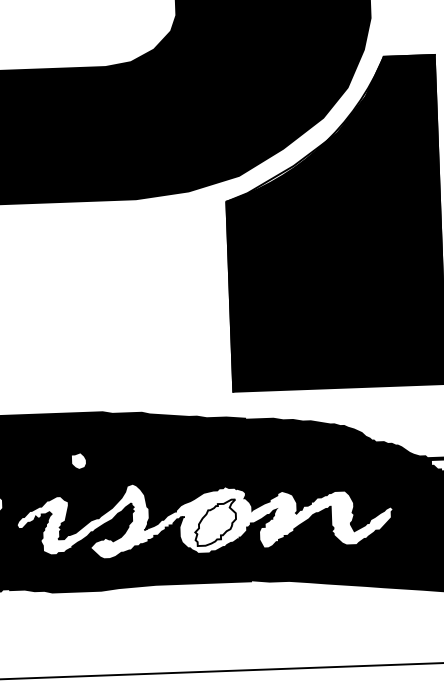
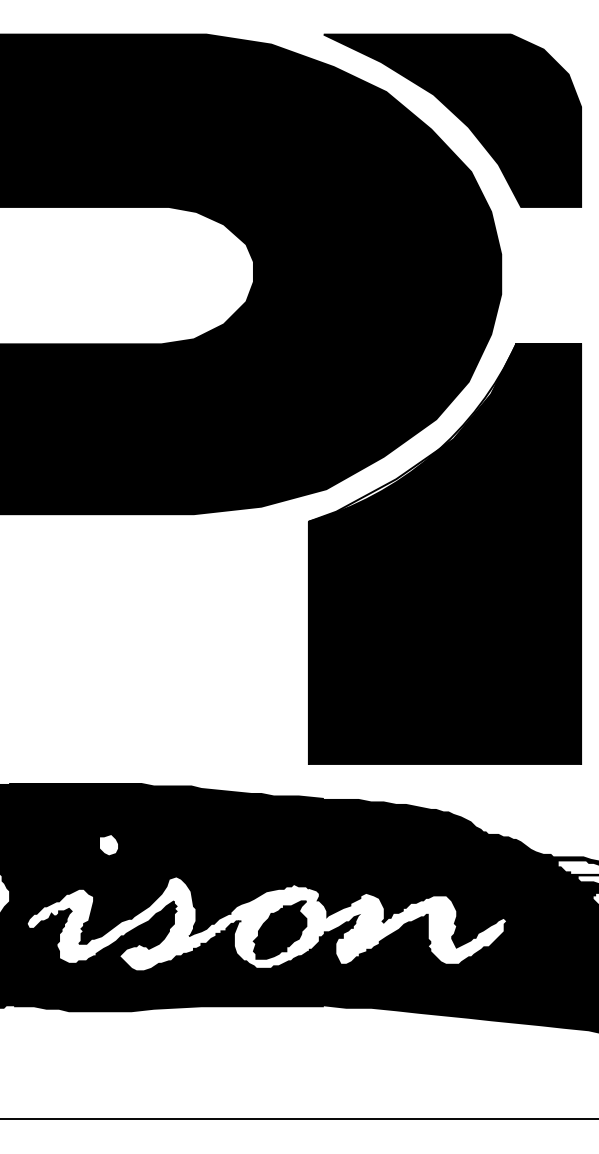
fill: (215, 522) -> (279, 929), added

